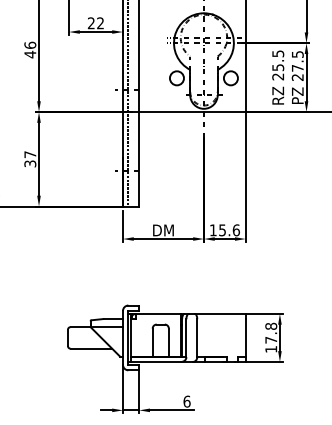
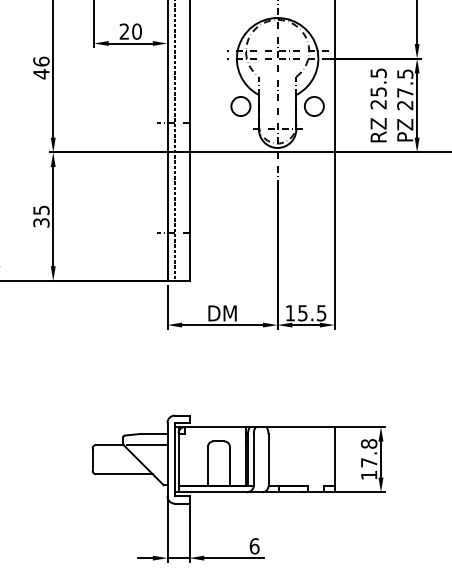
text: (100, 23) -> (136, 31), 22 -> 20
text: (30, 154) -> (41, 210), 37 -> 35
text: (235, 230) -> (320, 313), 15.6 -> 15.5

